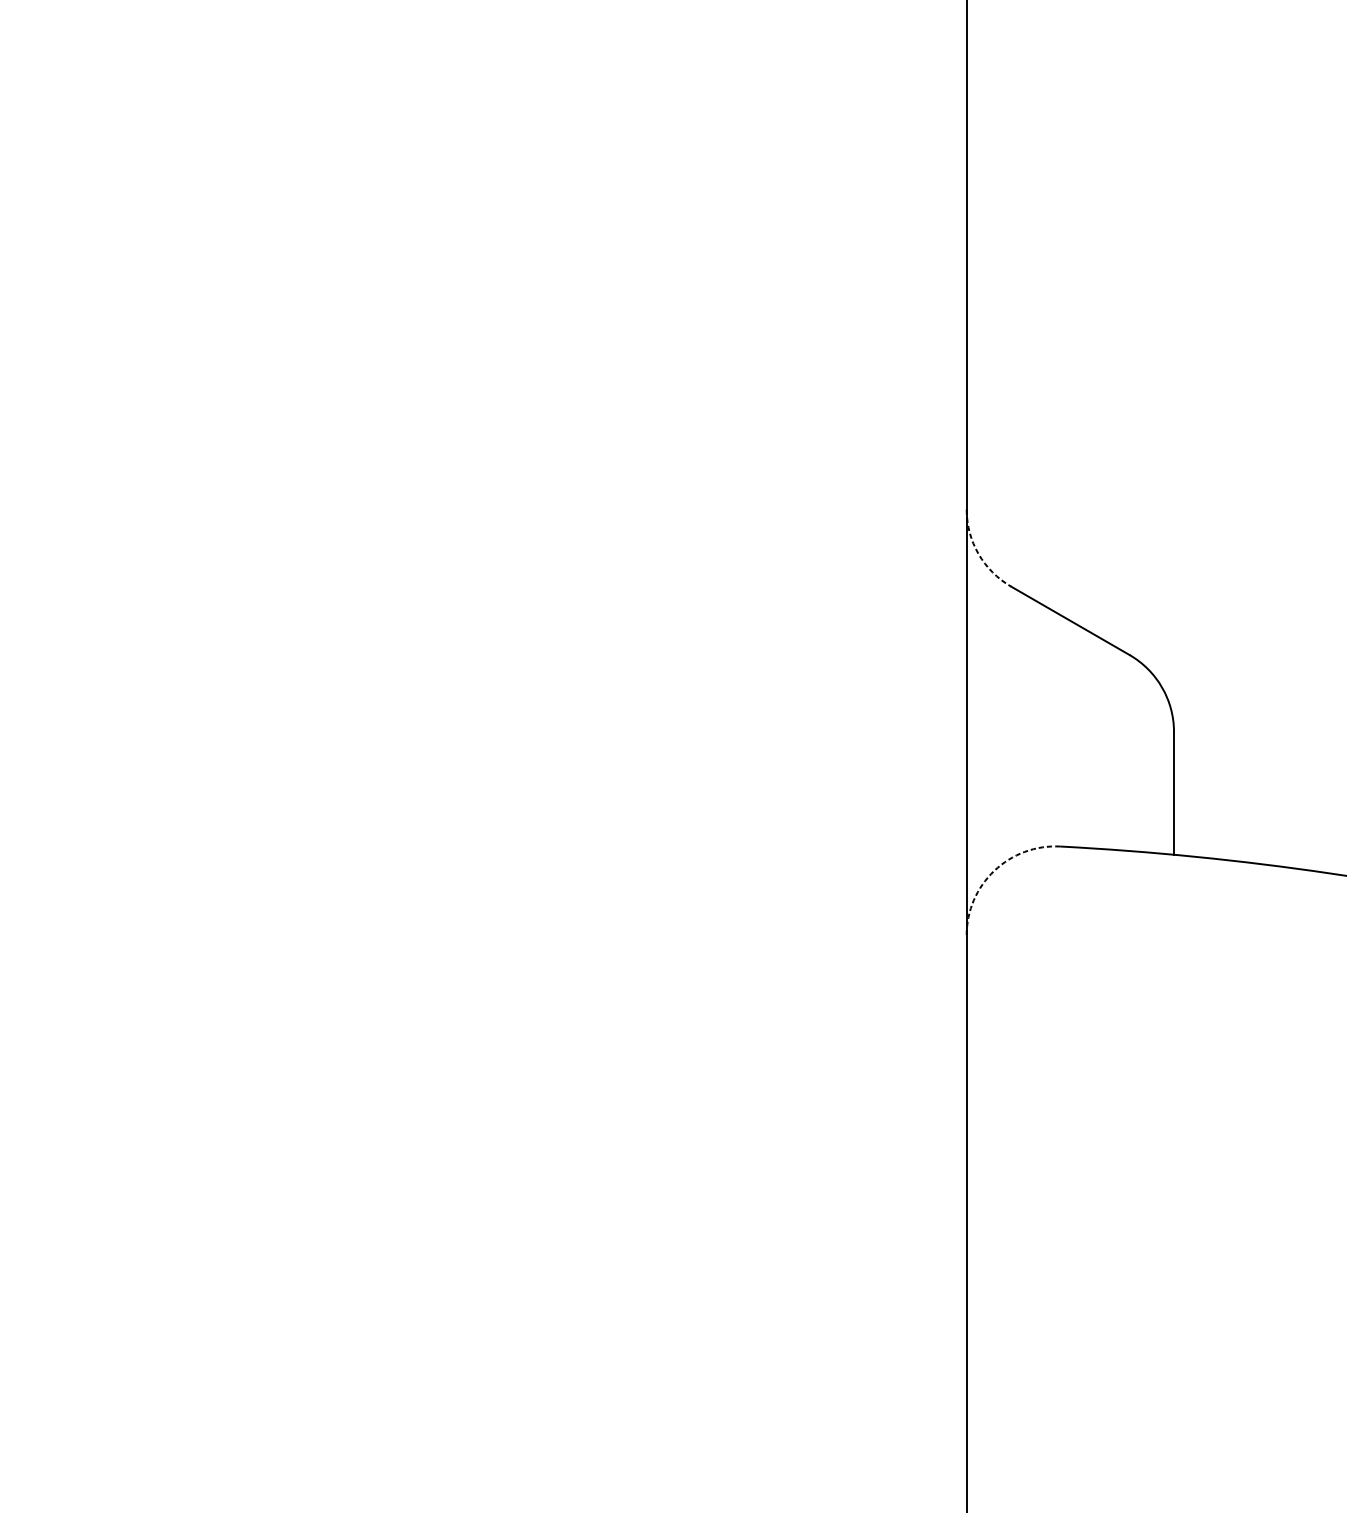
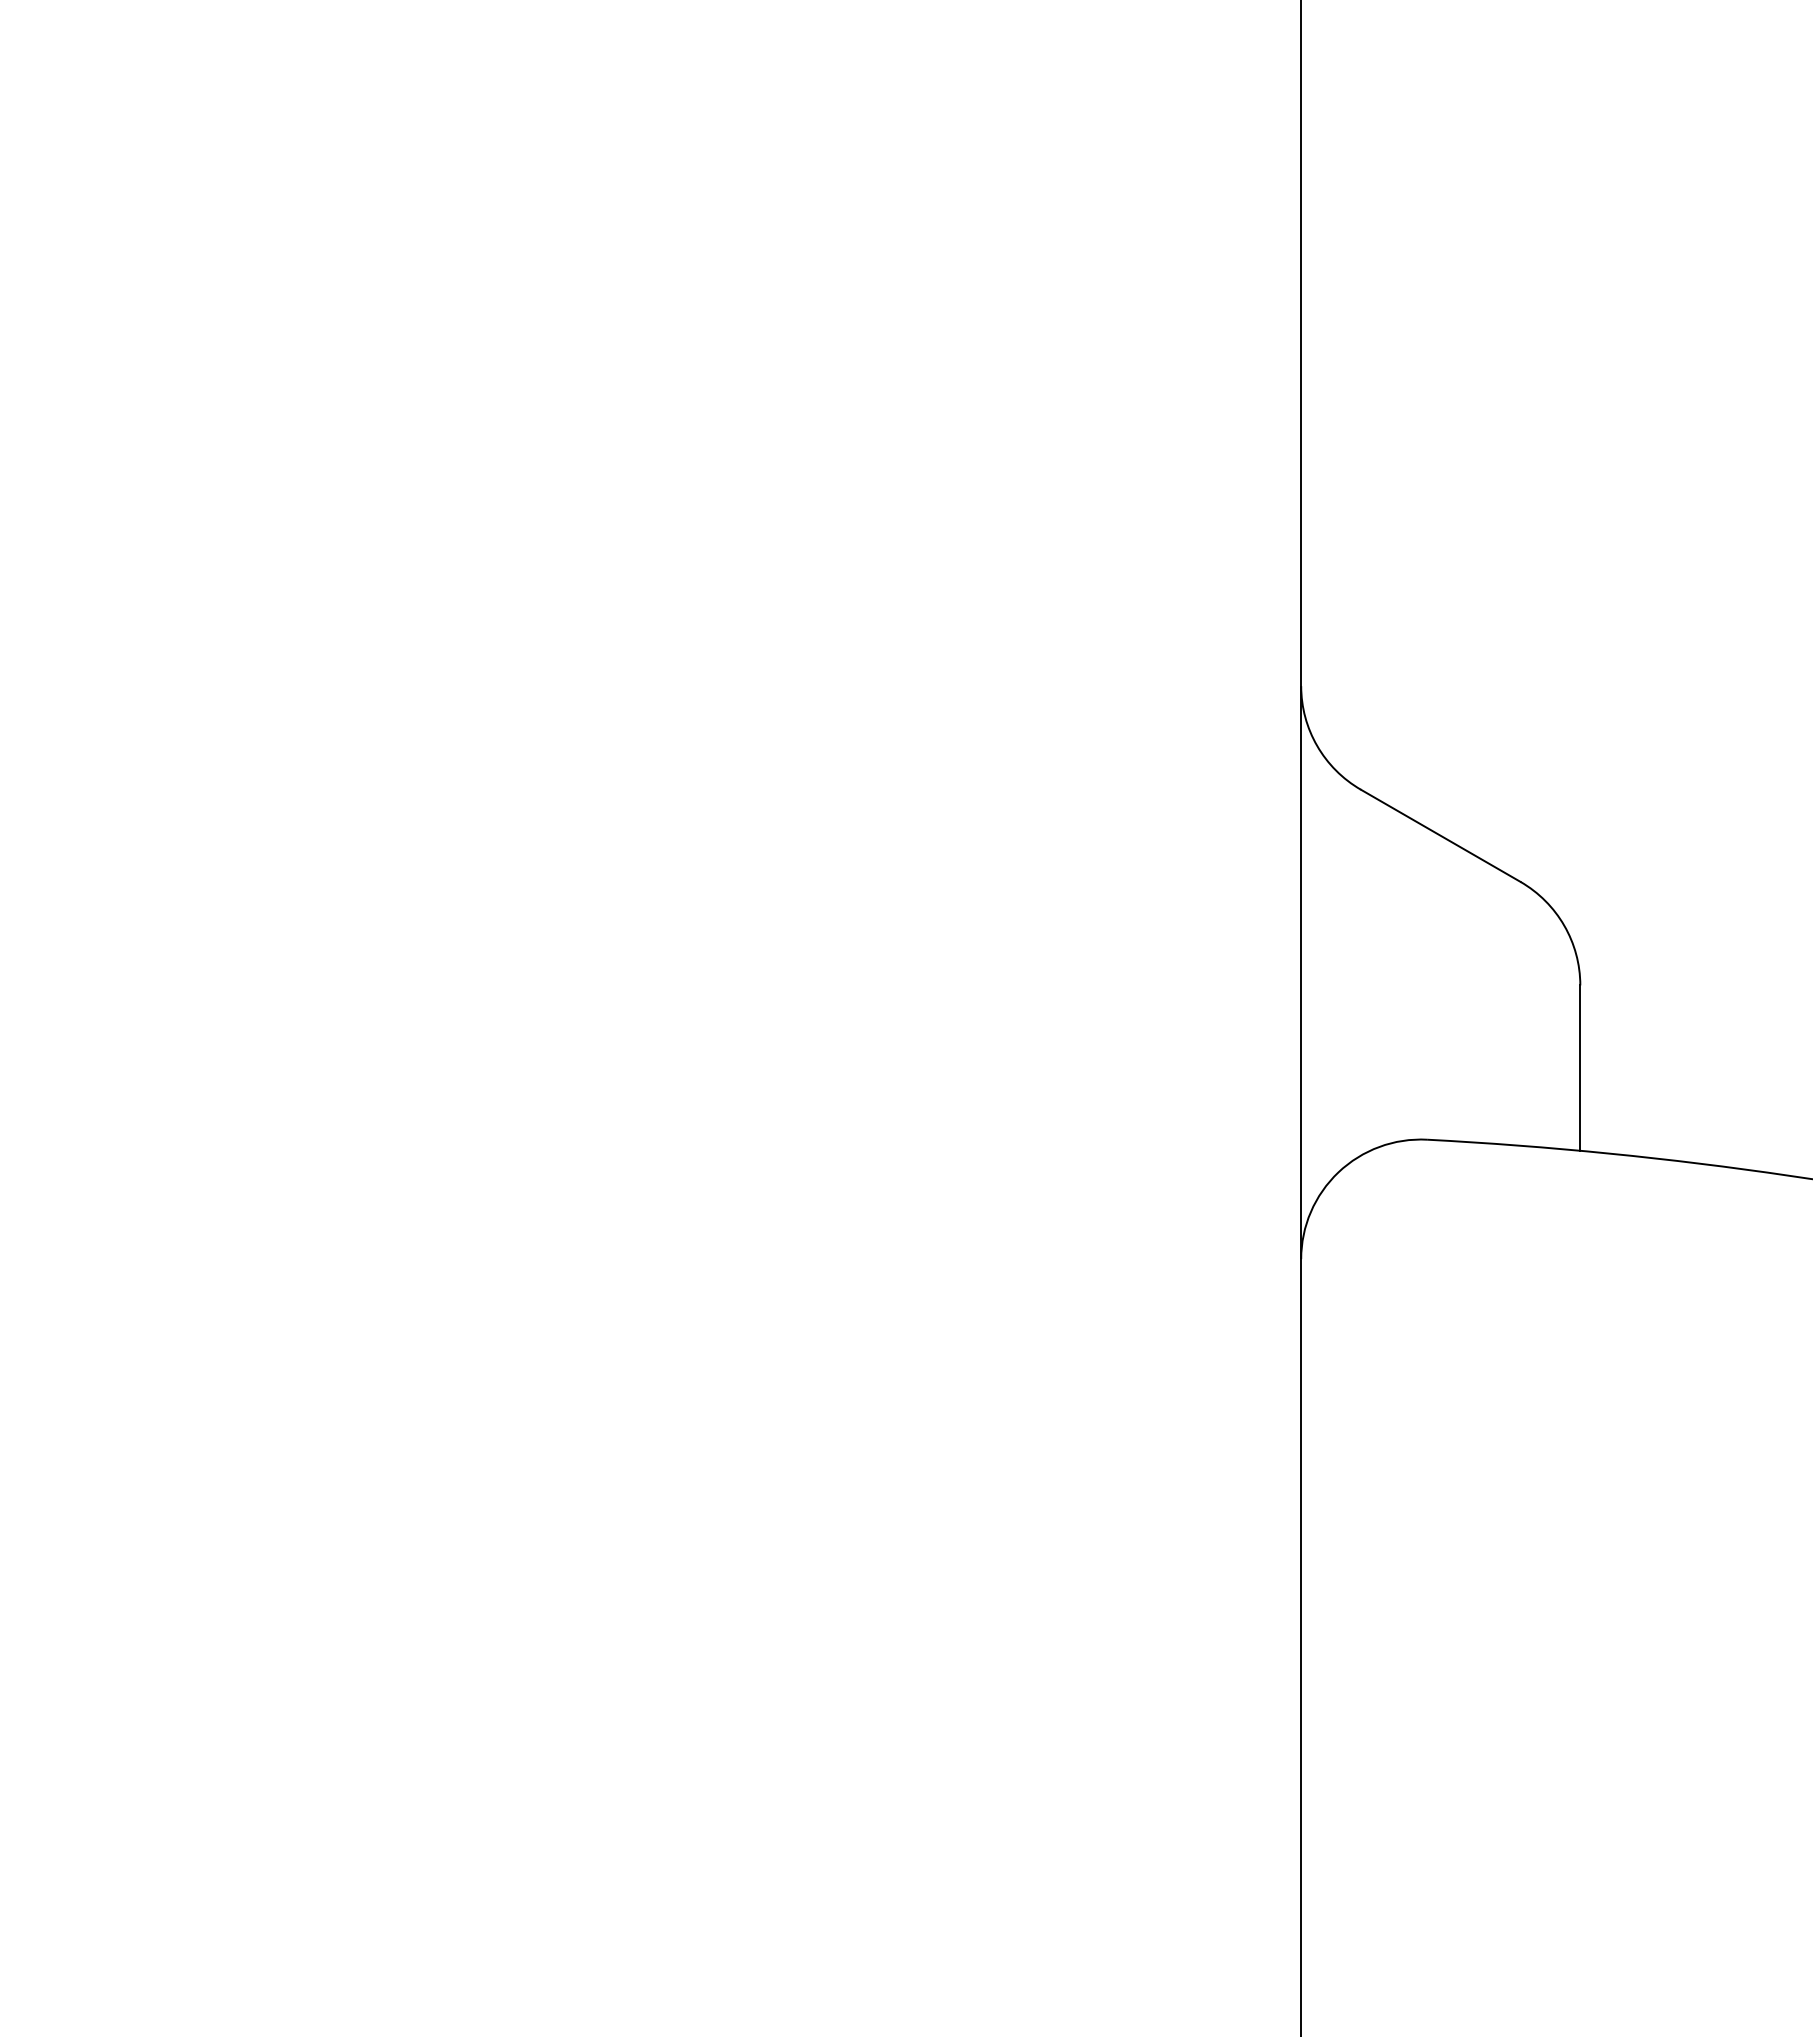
arc: (978, 553) -> (1317, 745), dashed -> solid
arc: (994, 870) -> (1338, 1172), dashed -> solid

